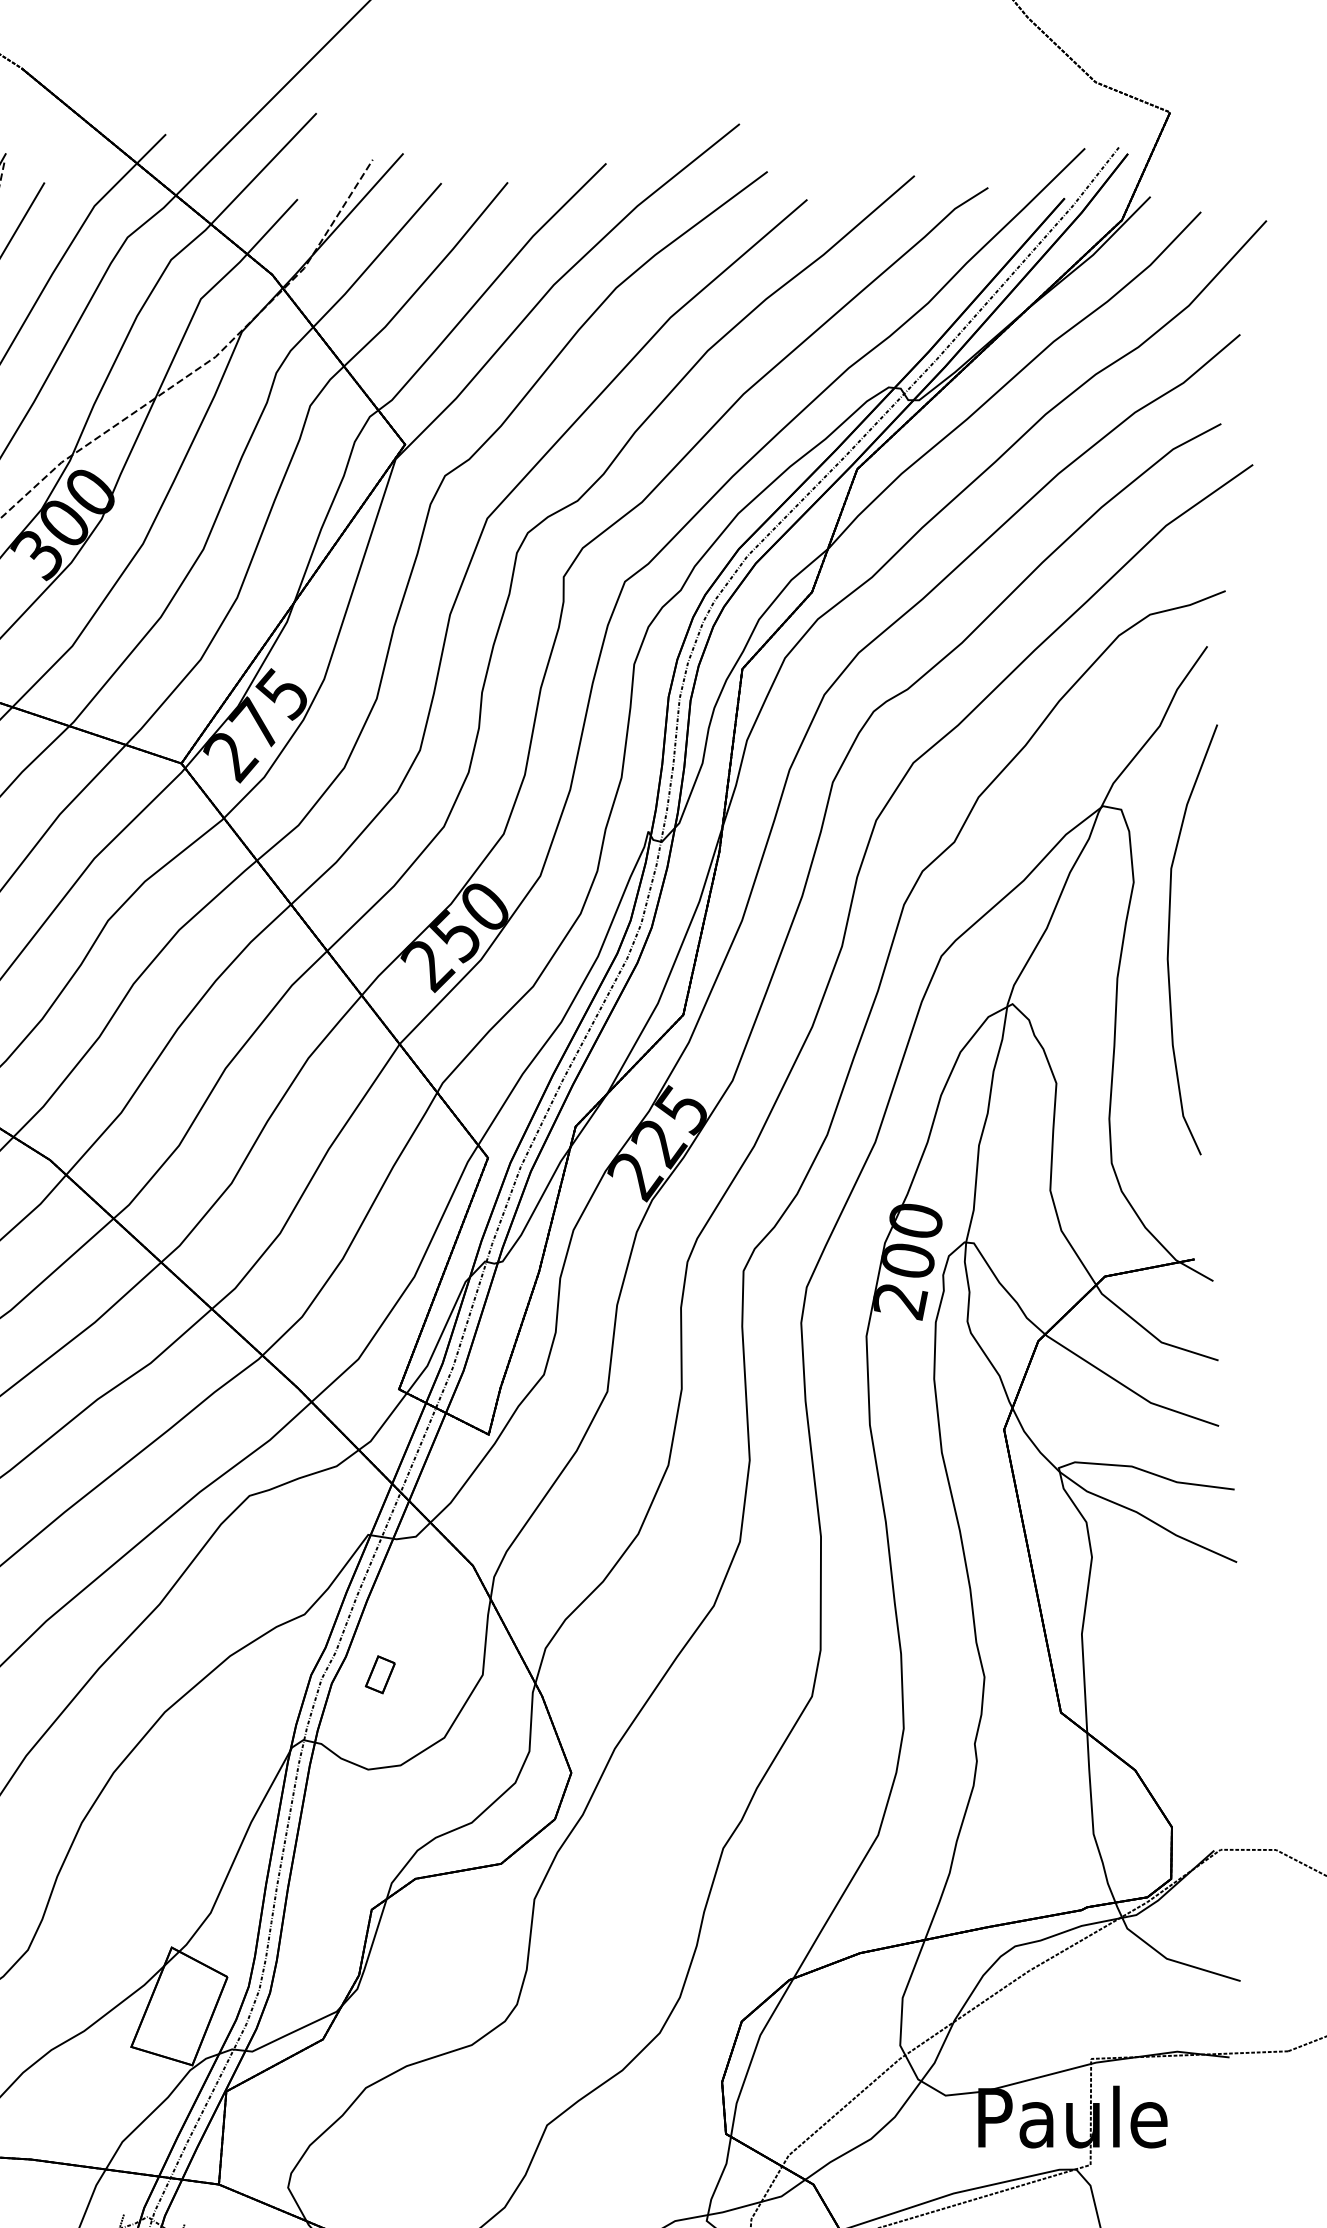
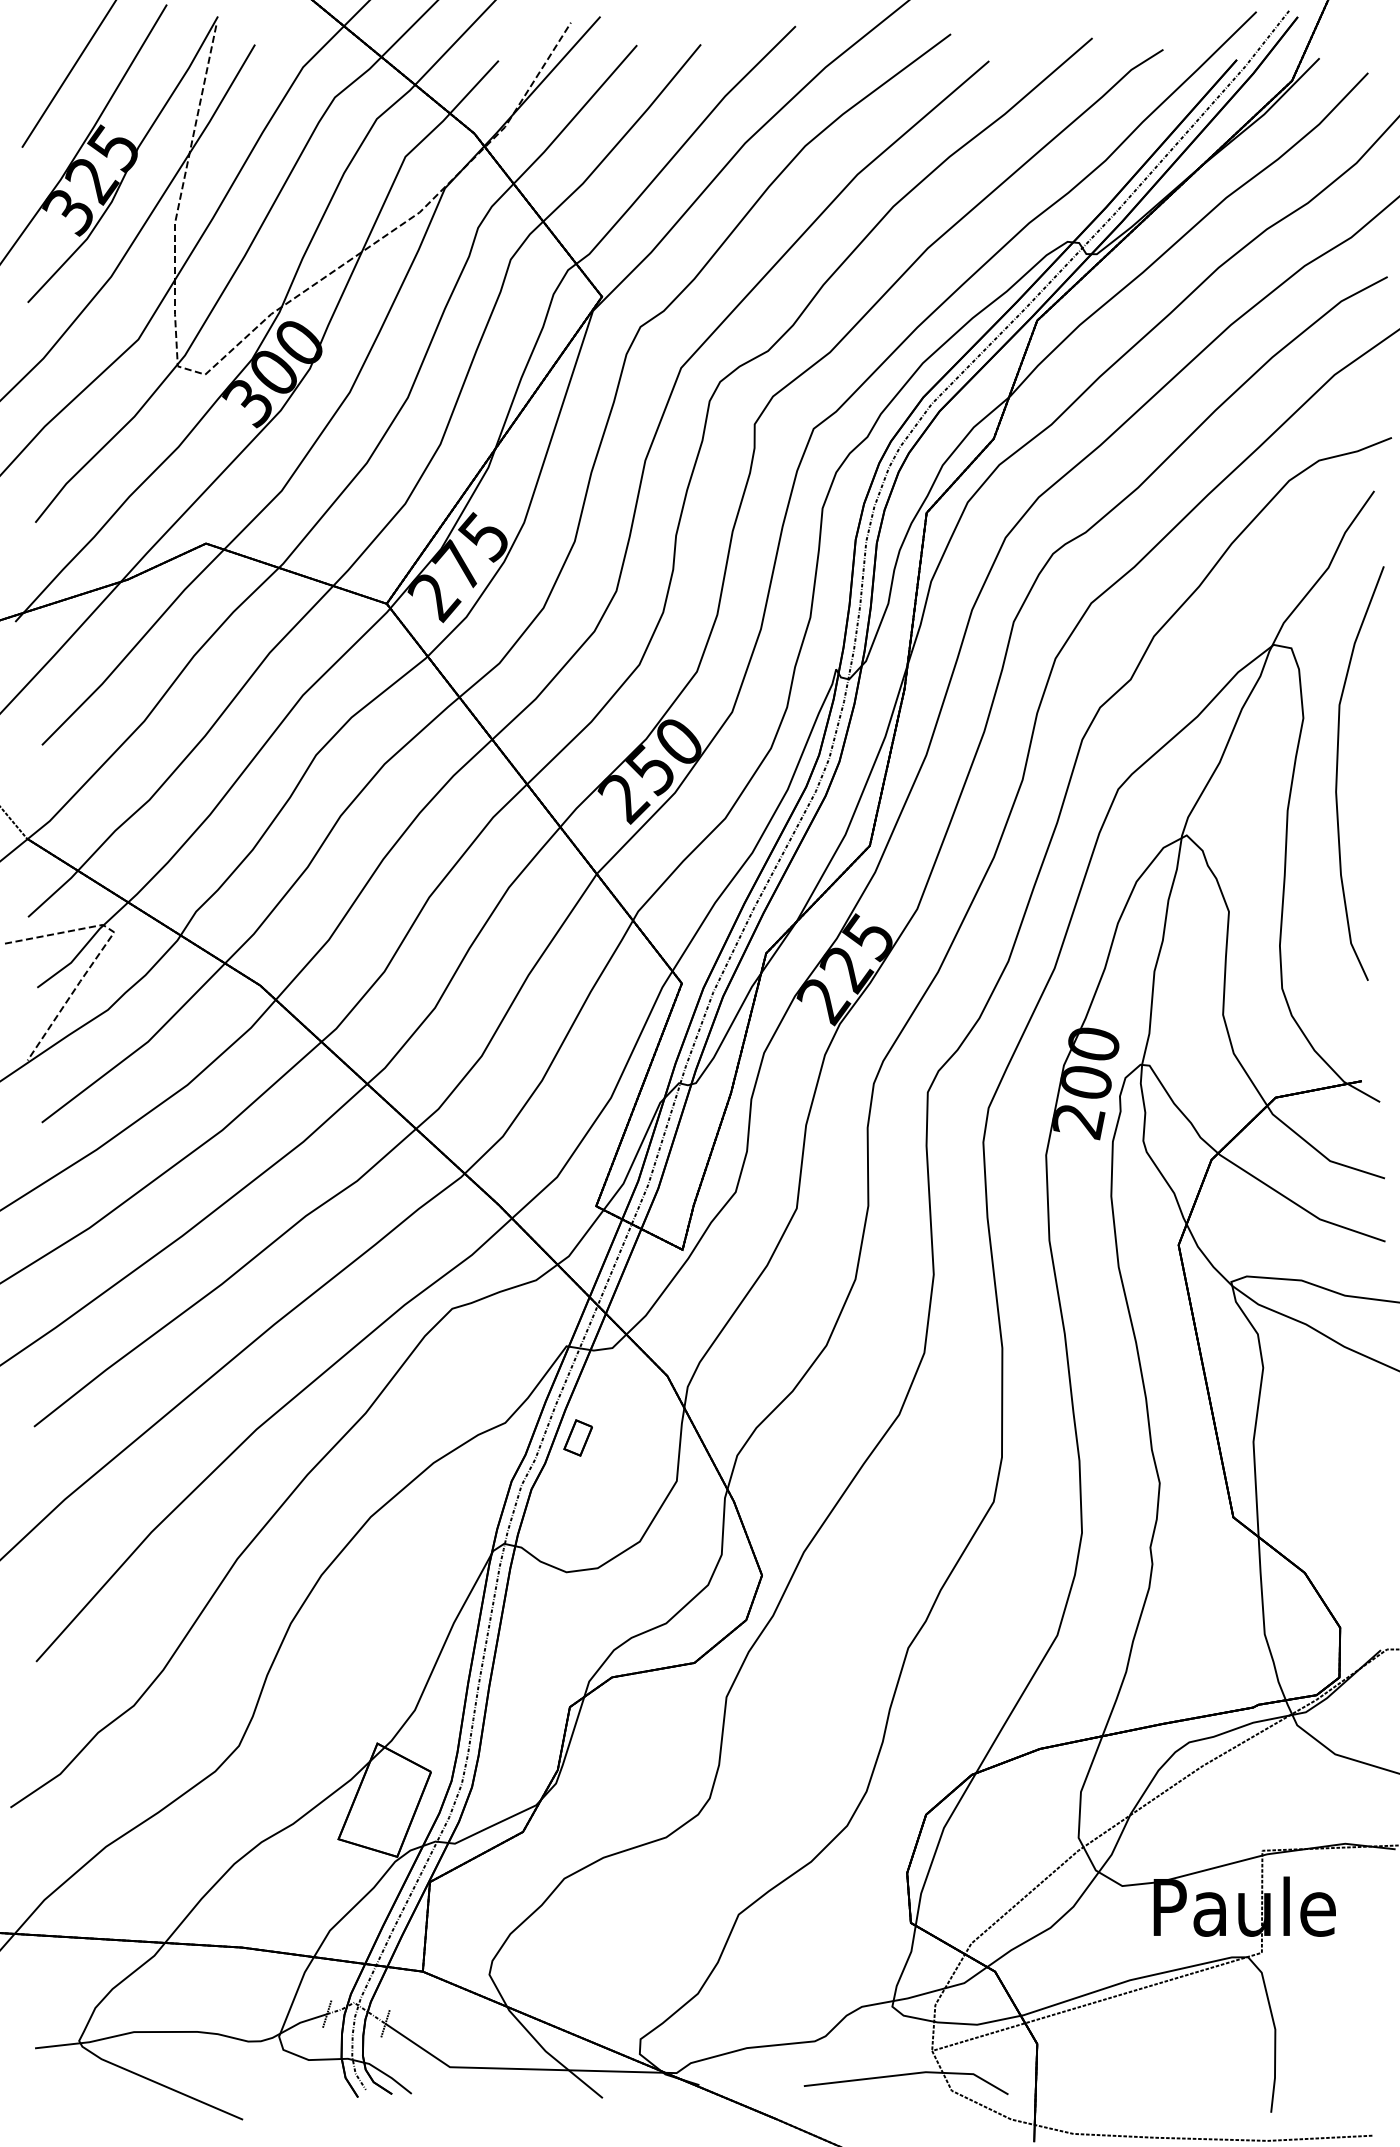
part: (379, 1674) -> (577, 1437), moved

